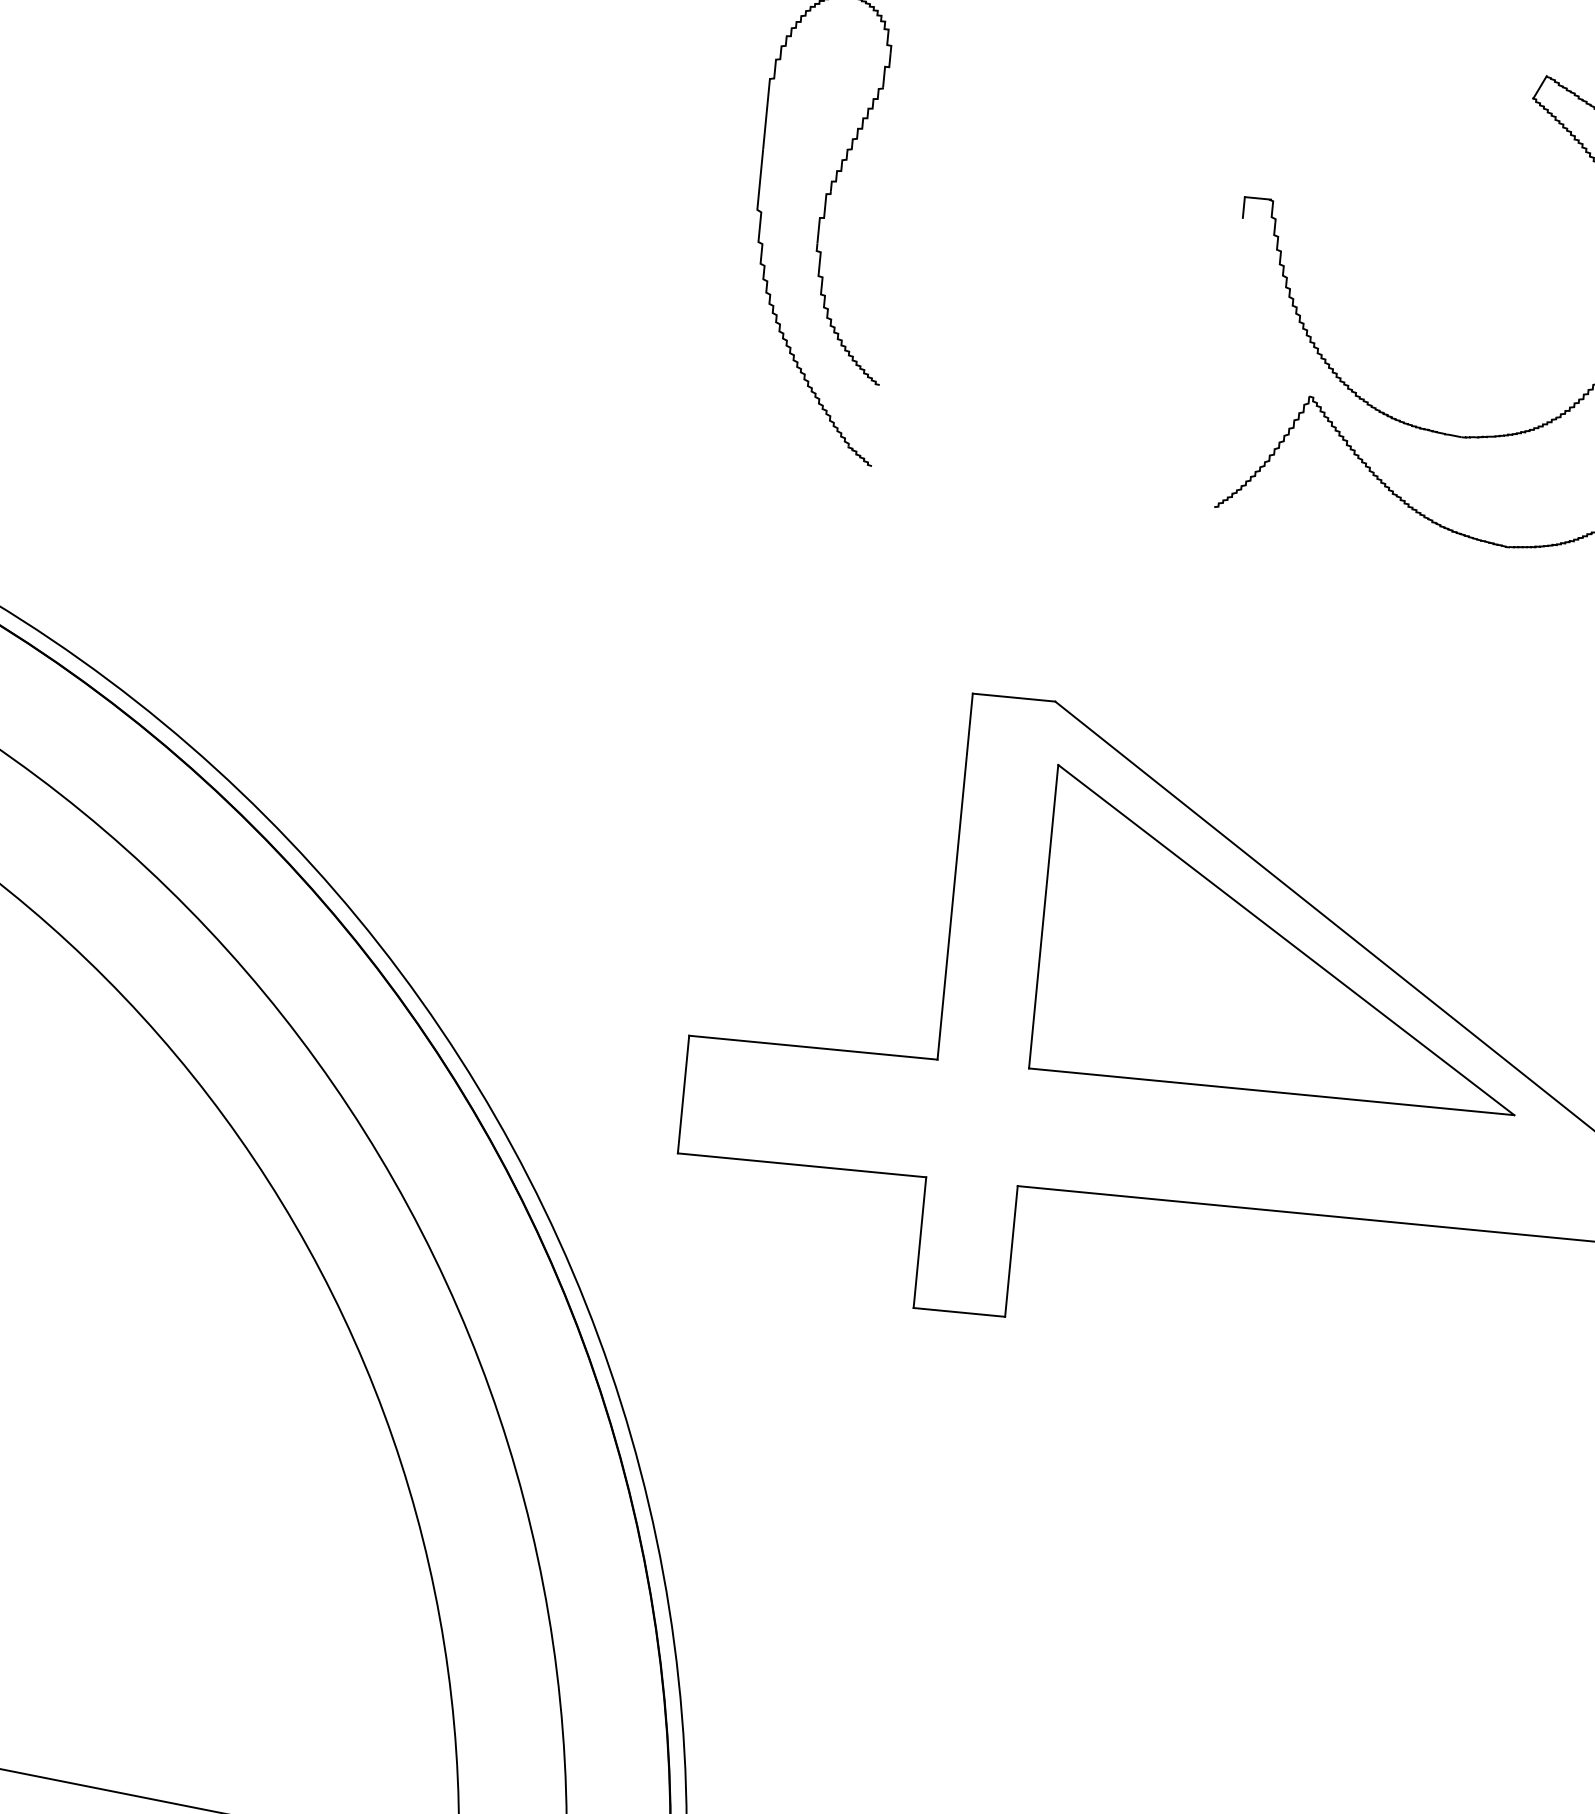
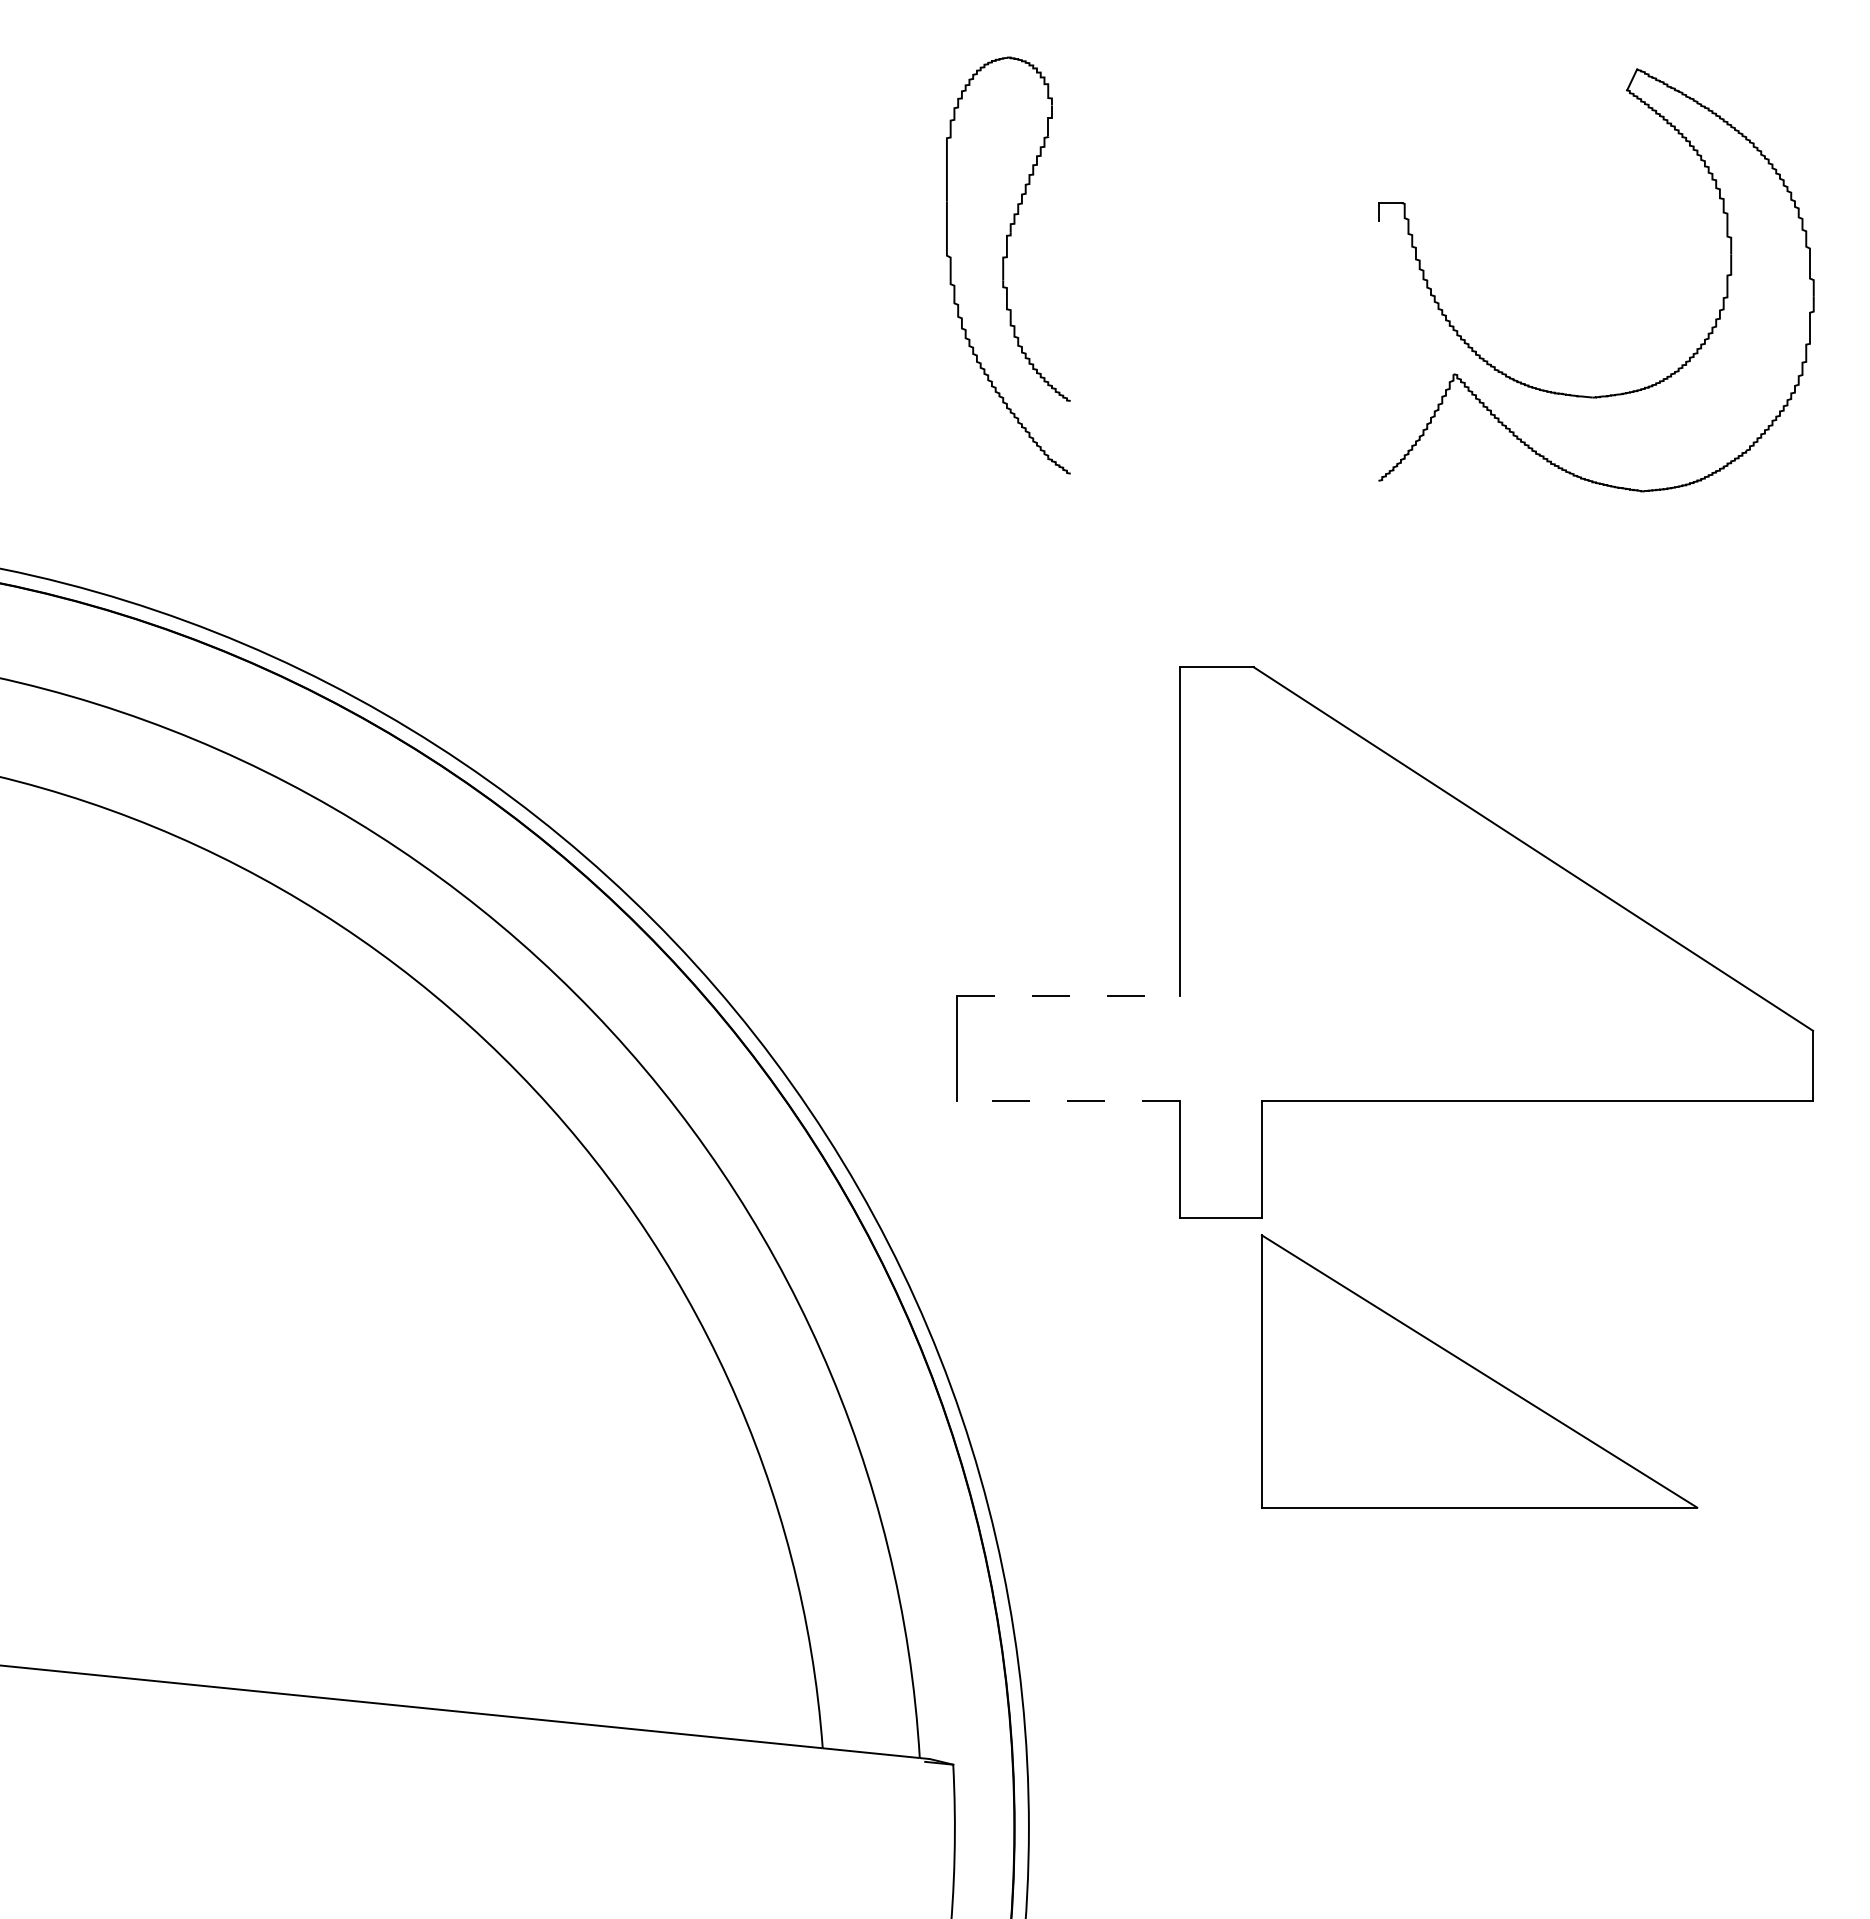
part: (1286, 940) -> (1479, 1371), moved
line: (813, 1047) -> (1068, 995), solid -> dashed
line: (800, 1165) -> (1067, 1101), solid -> dashed

